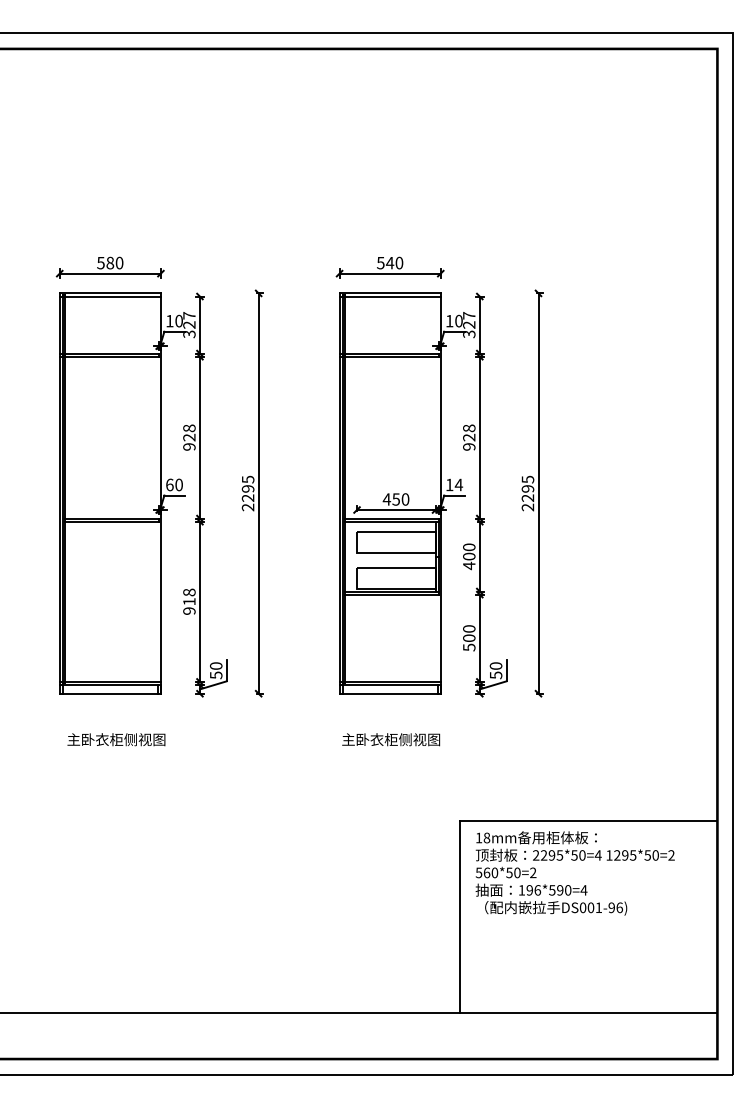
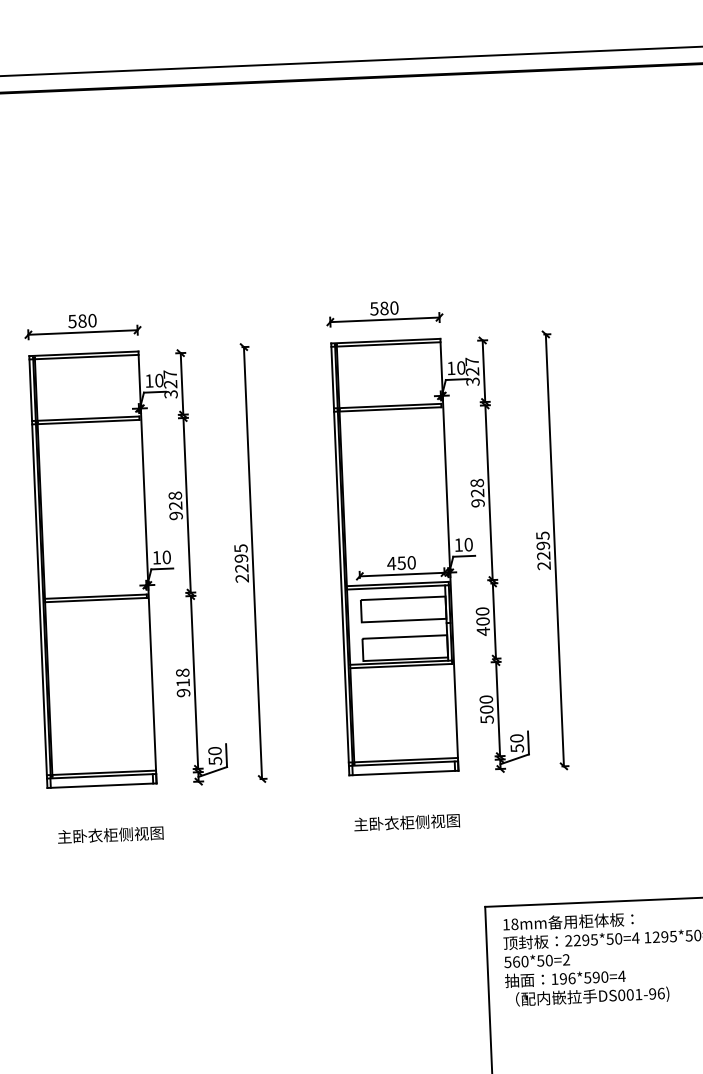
text: (389, 262) -> (383, 307), 540 -> 580
text: (169, 484) -> (156, 557), 60 -> 10
text: (458, 484) -> (468, 544), 14 -> 10

